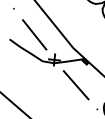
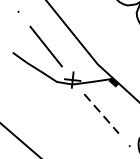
line: (76, 85) -> (102, 114), solid -> dashed

